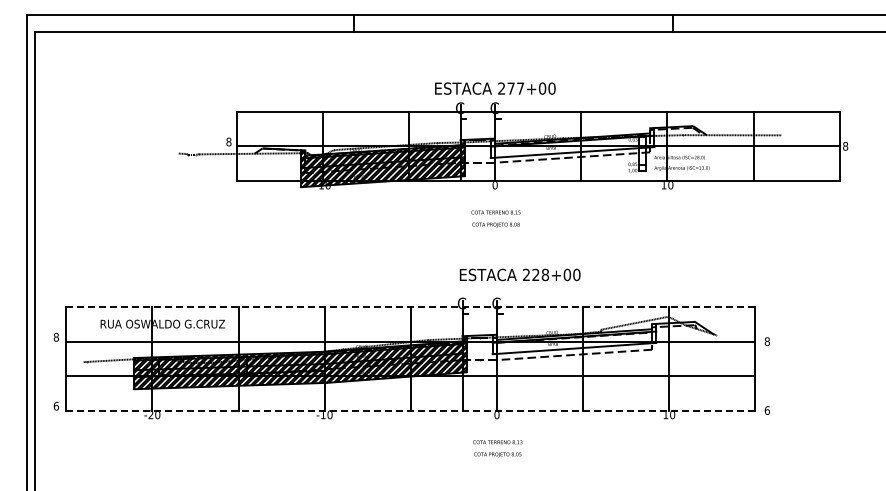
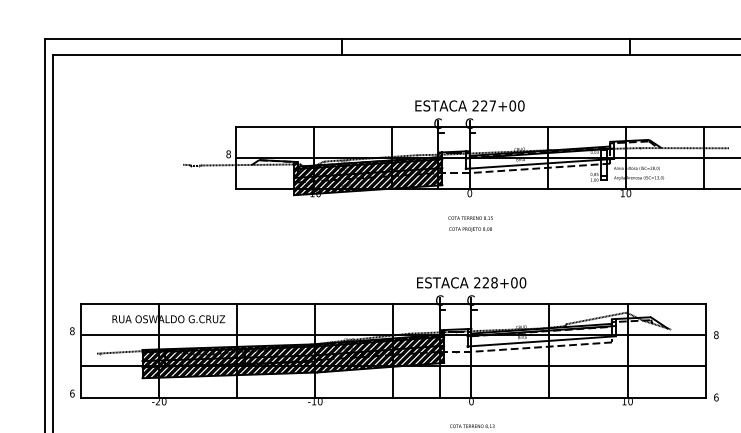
text: (510, 88) -> (483, 105), 277+00 -> 227+00
text: (519, 274) -> (471, 282), moved
line: (410, 307) -> (393, 304), dashed -> solid
line: (410, 410) -> (393, 397), dashed -> solid

